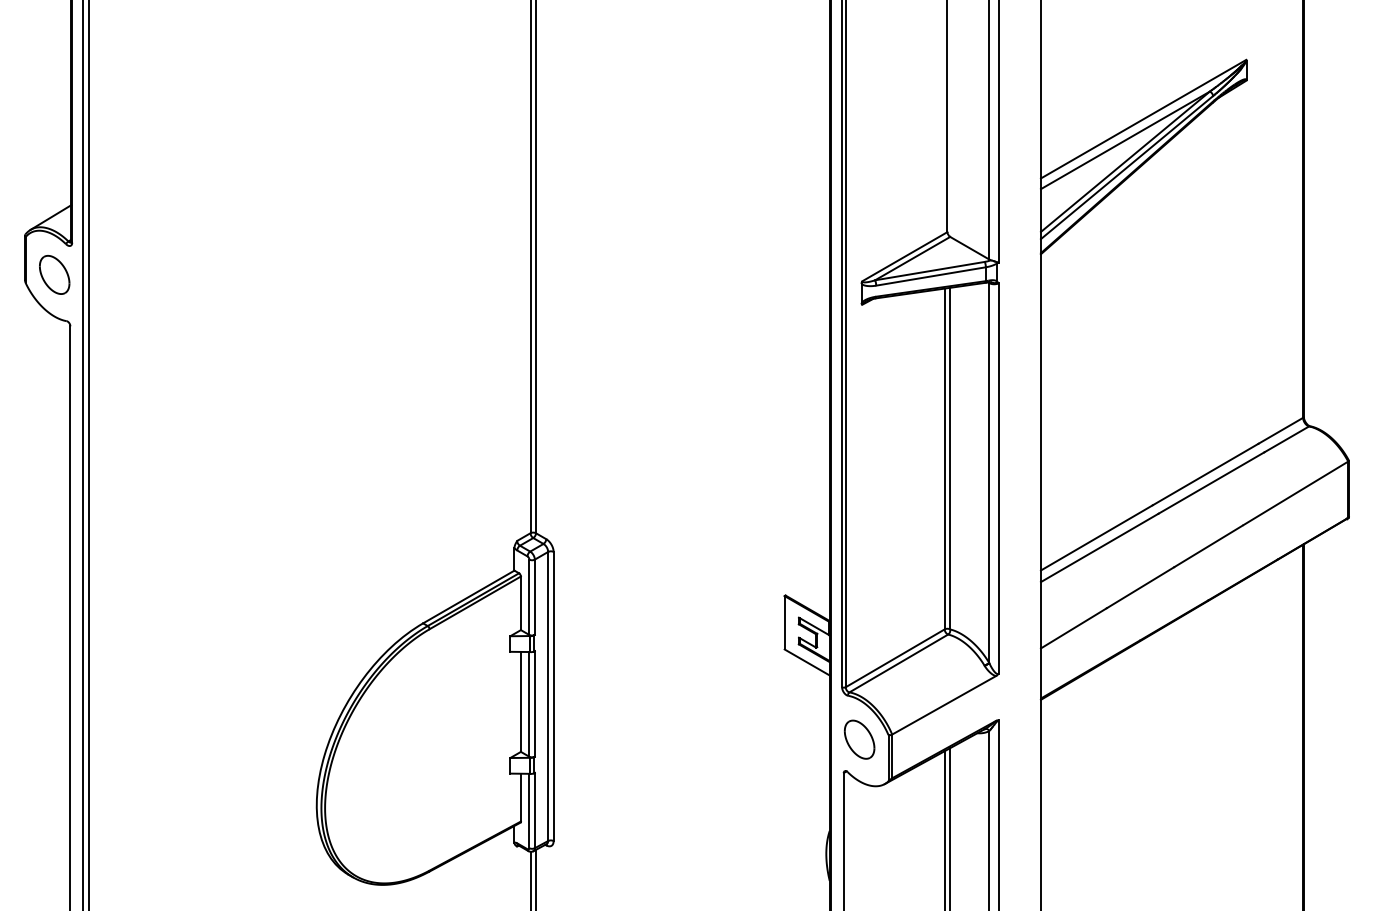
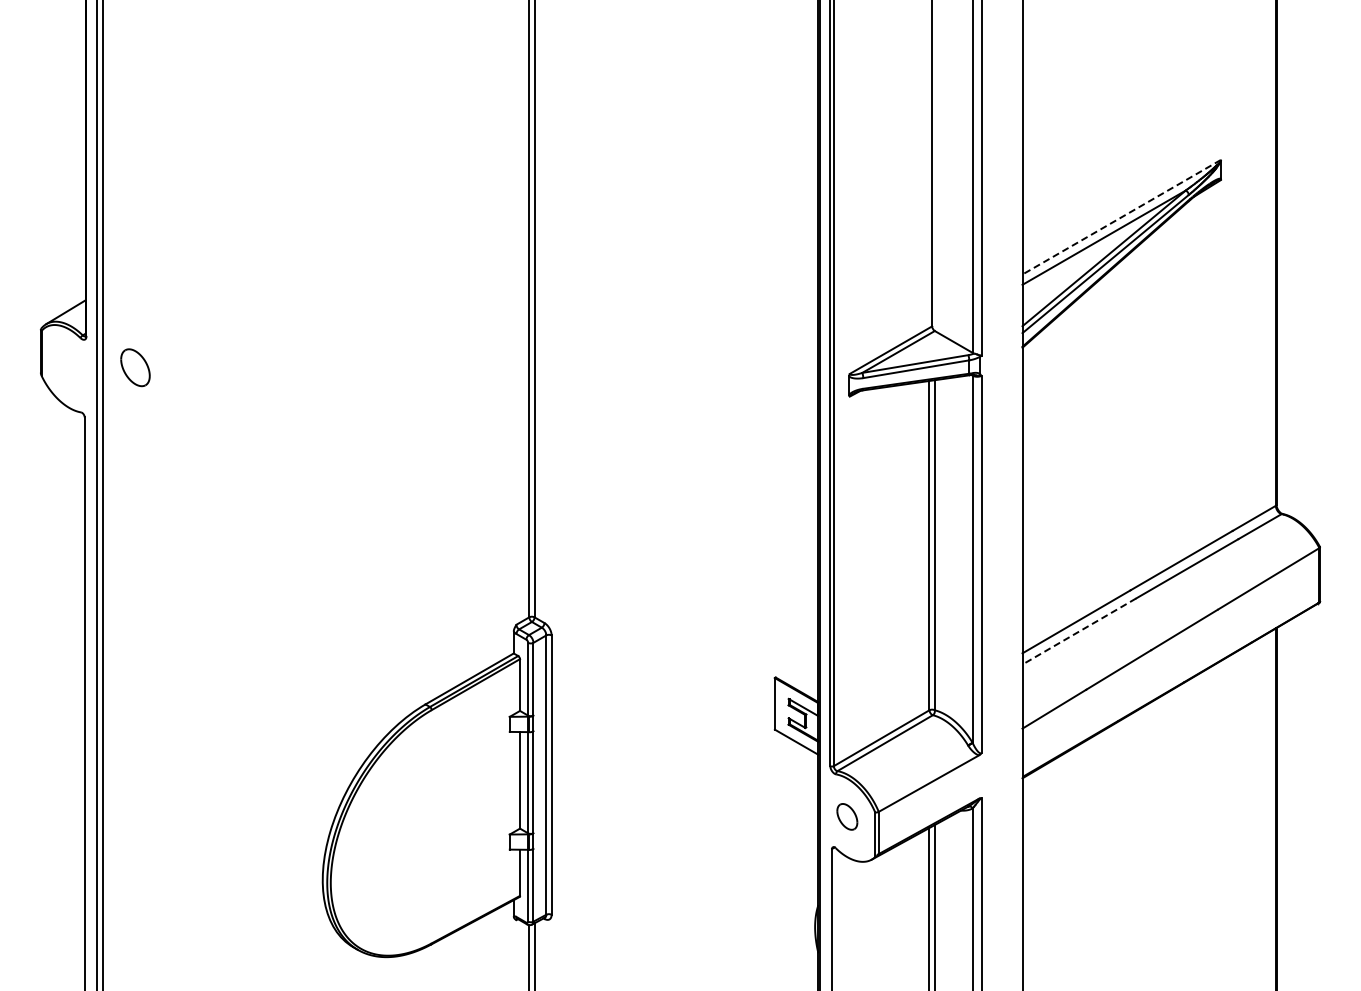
line: (1143, 119) -> (1121, 217), solid -> dashed
part: (54, 274) -> (135, 367), moved
line: (1099, 547) -> (1079, 631), solid -> dashed
part: (859, 739) -> (847, 816), size x0.7

